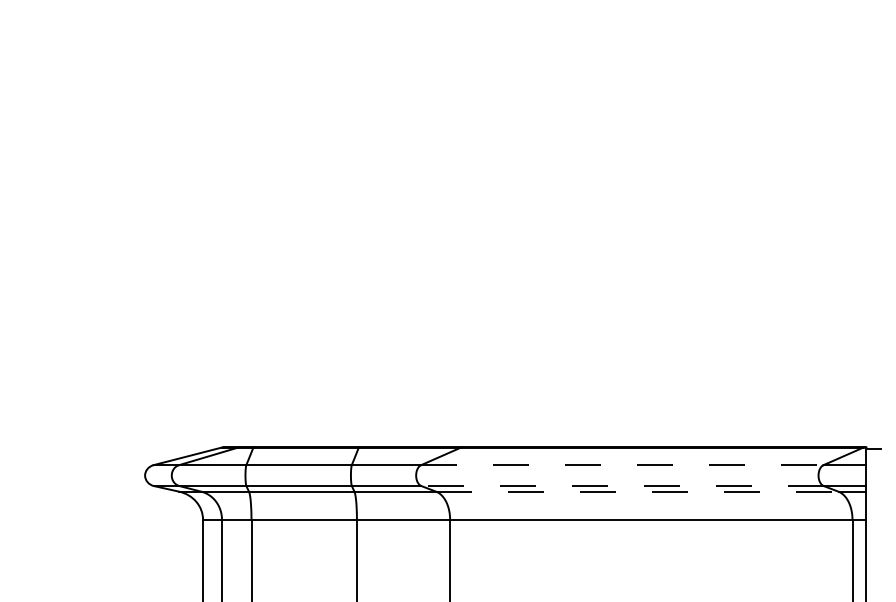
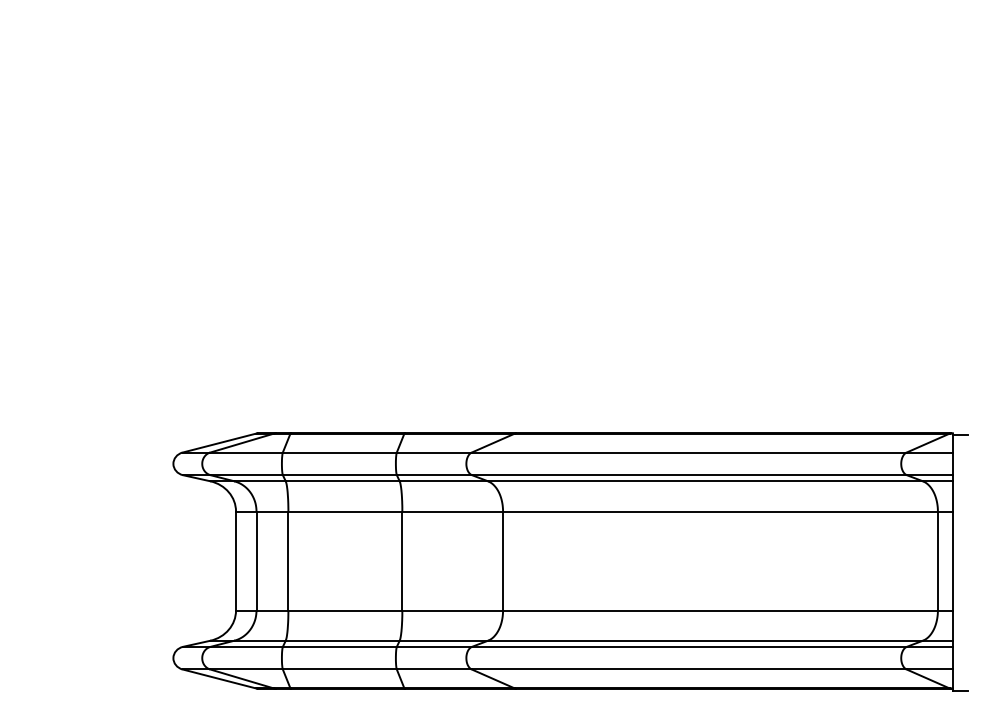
line: (622, 465) -> (689, 452), dashed -> solid
line: (621, 486) -> (688, 475), dashed -> solid
line: (637, 491) -> (705, 481), dashed -> solid

